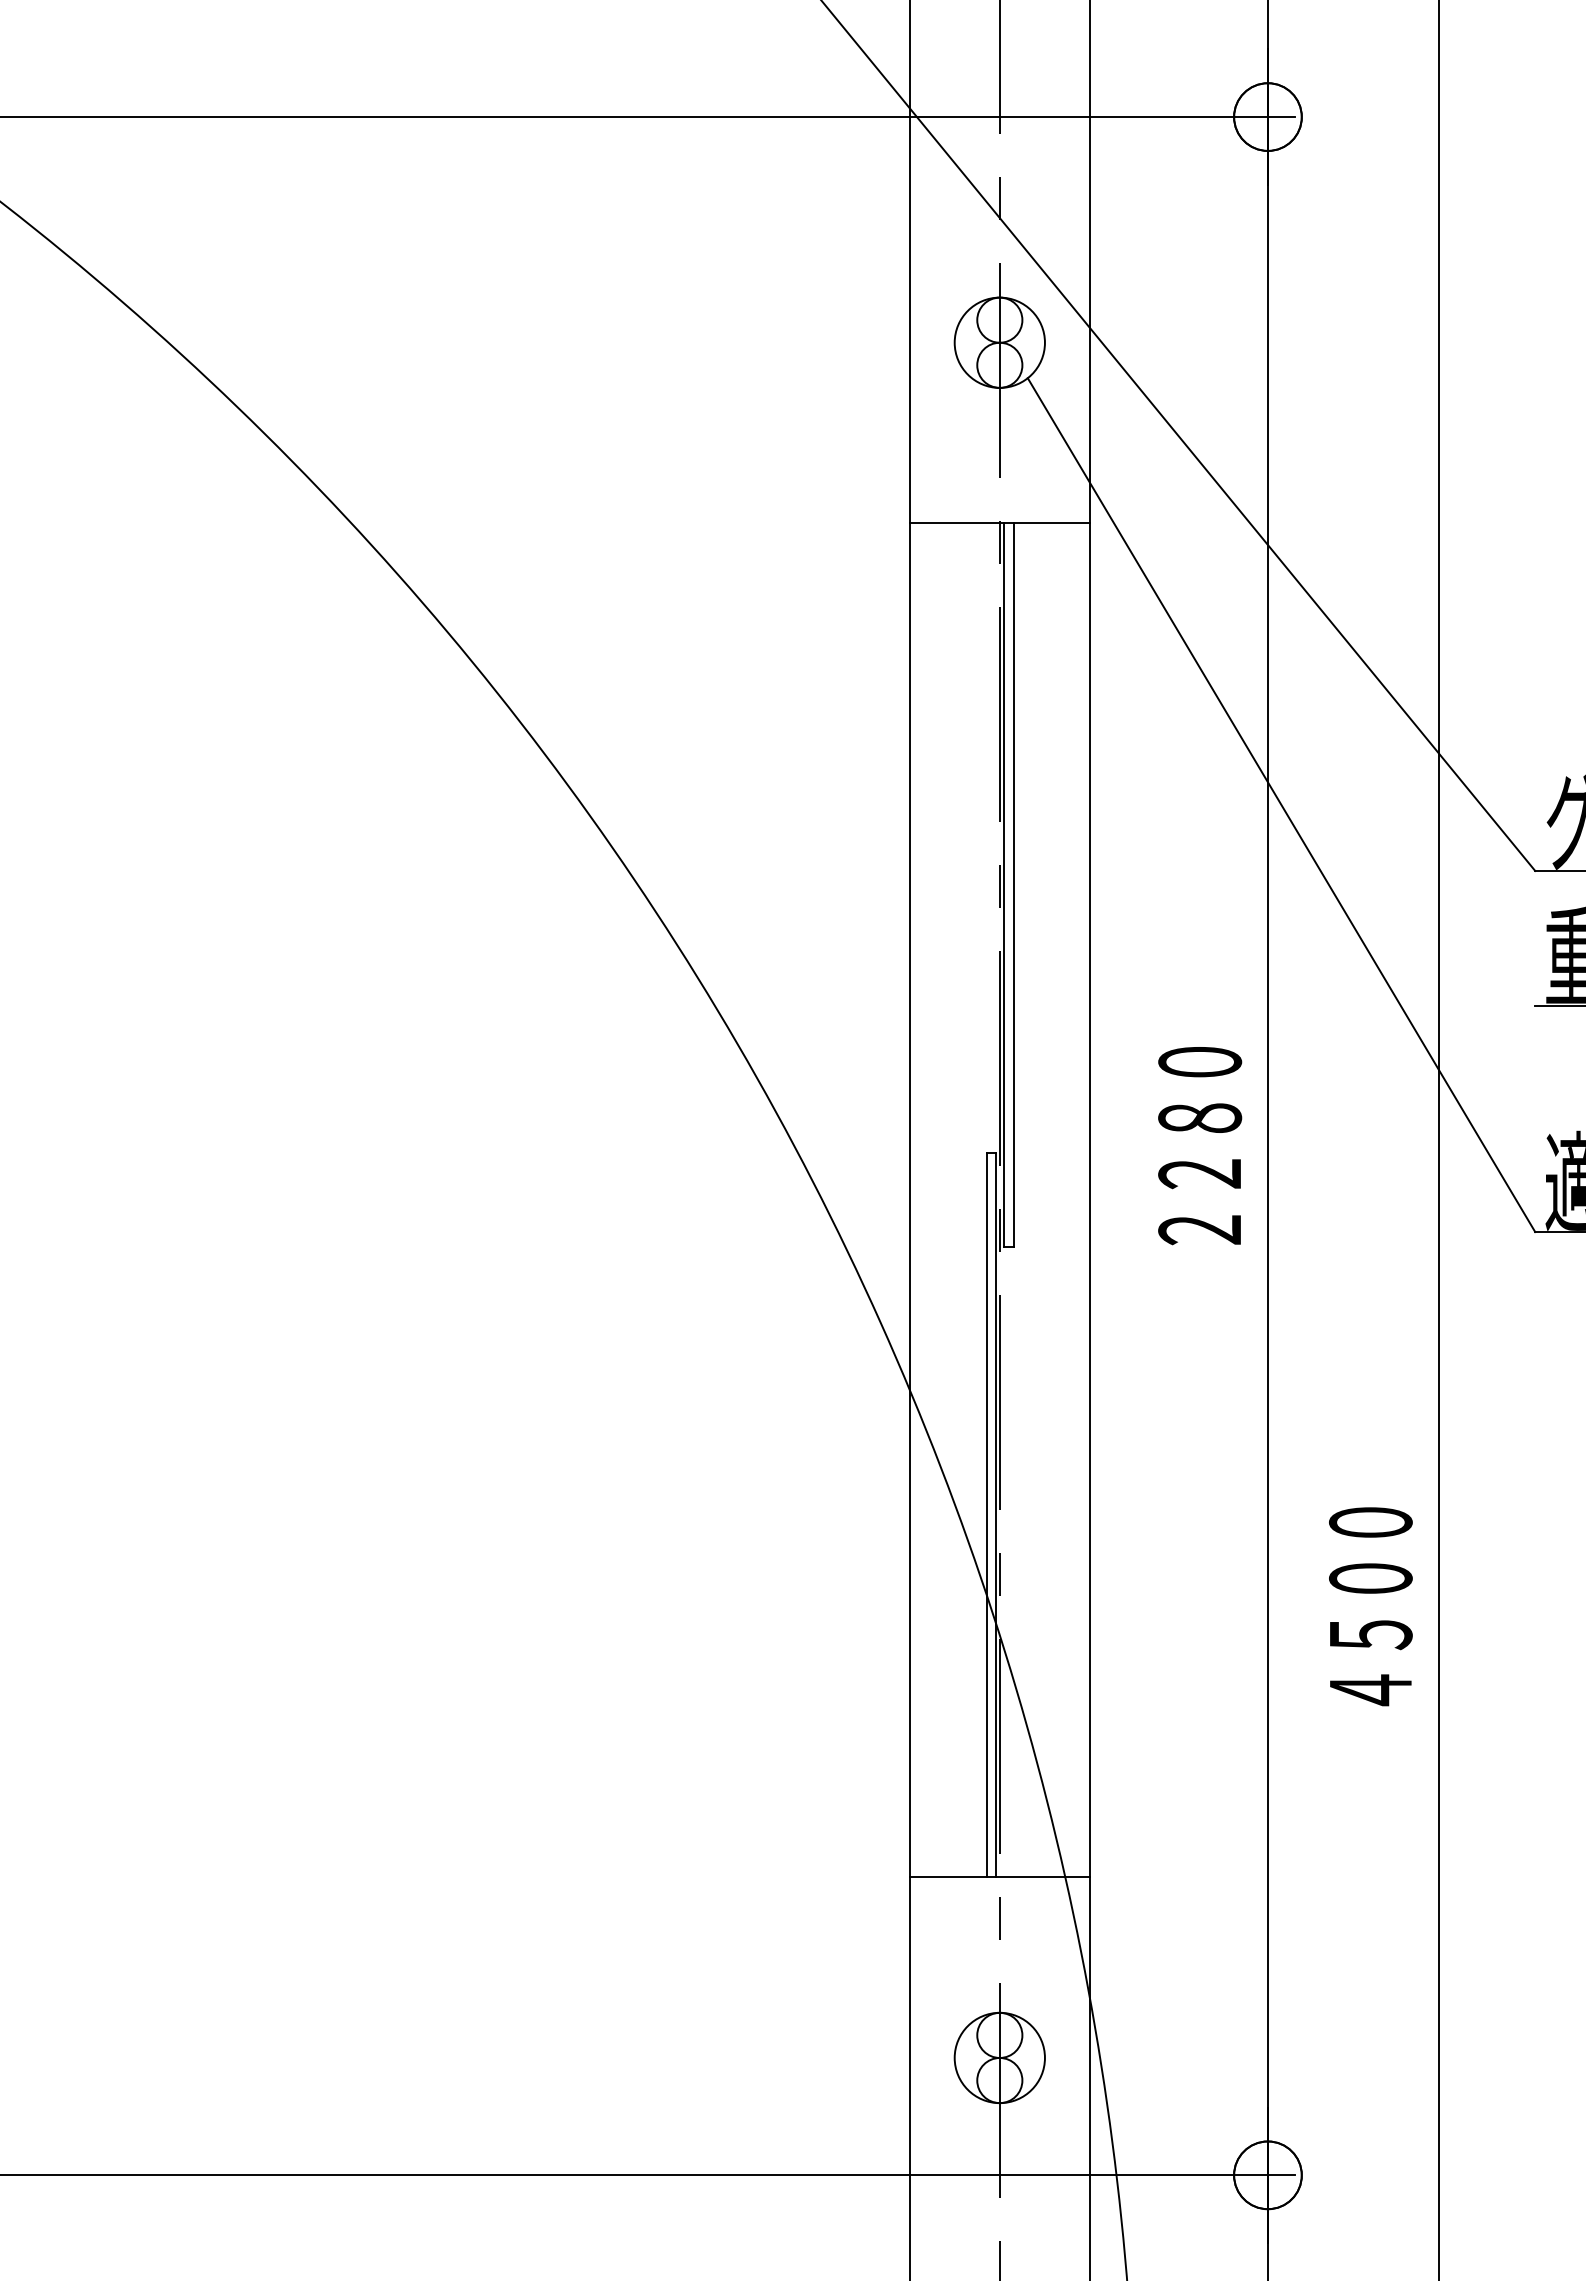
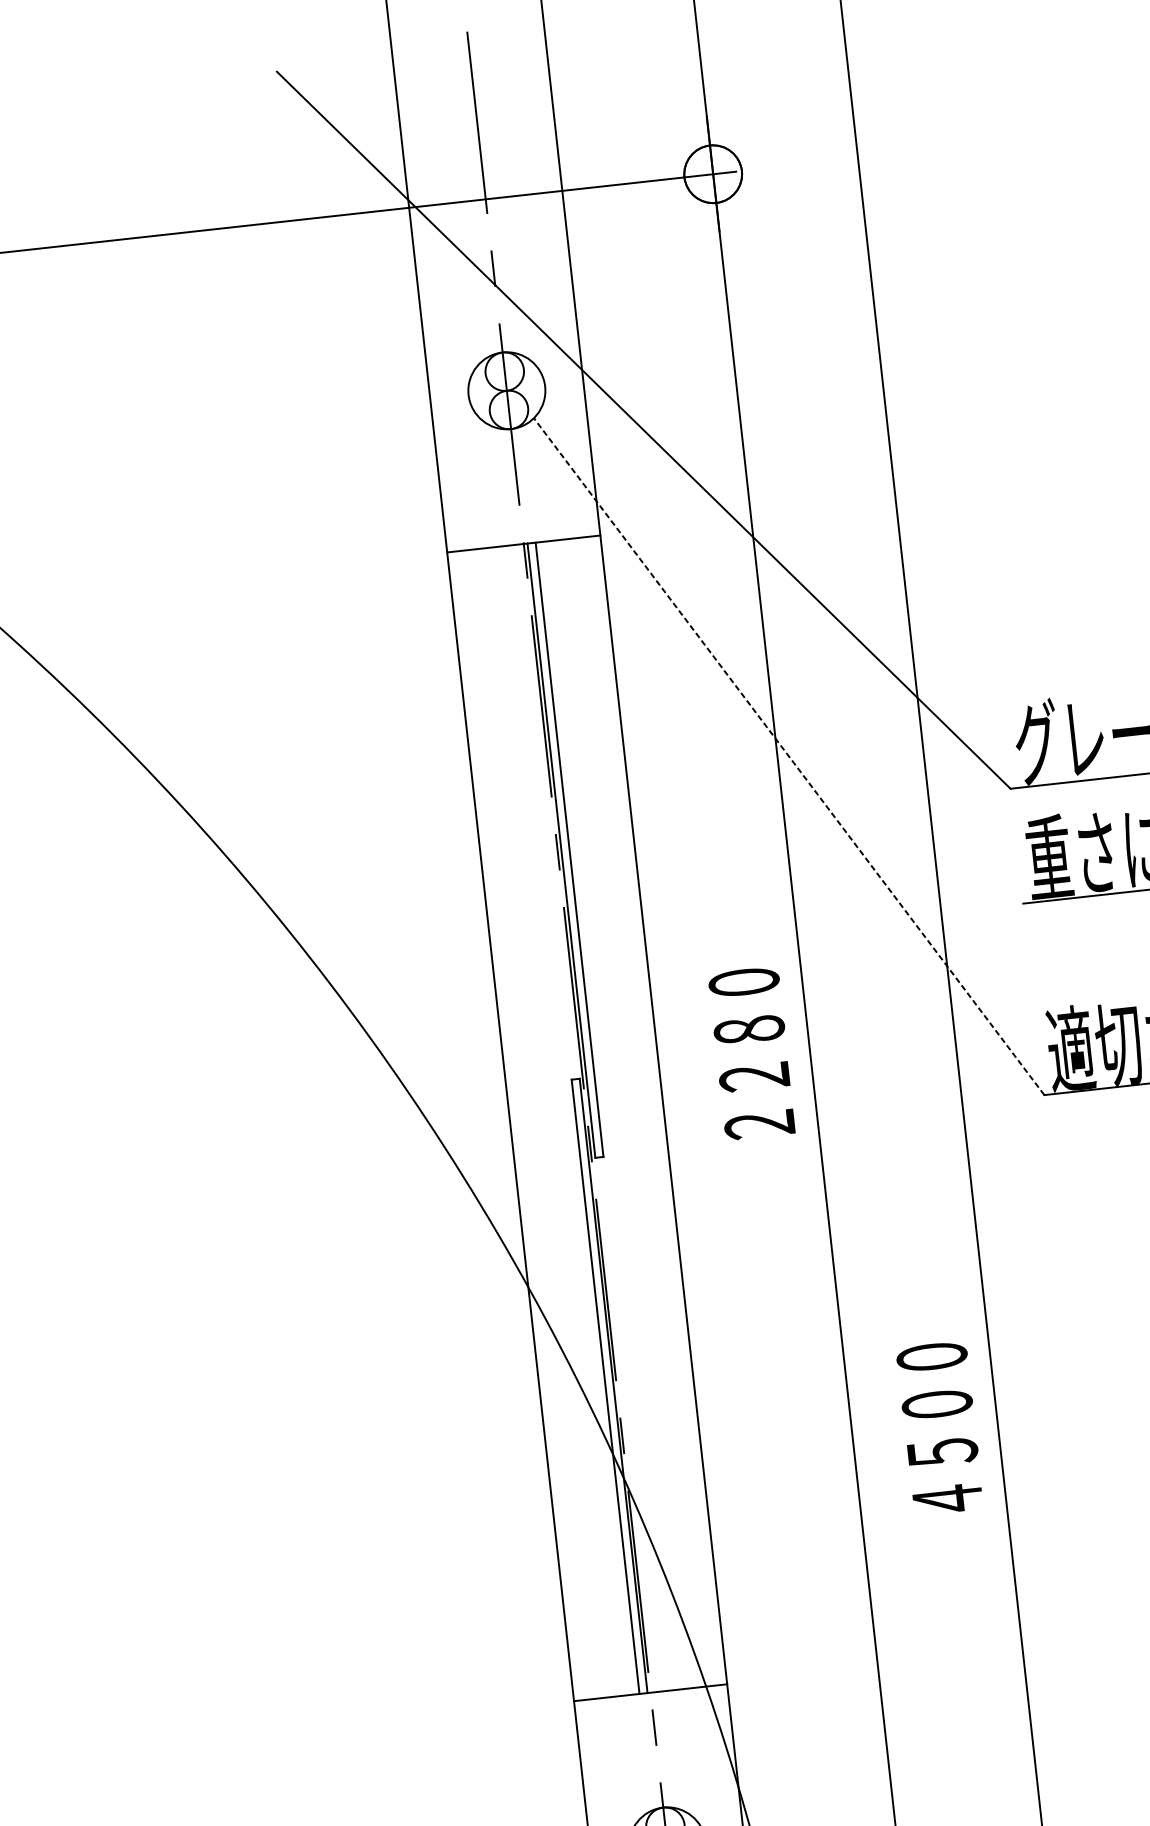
line: (1281, 805) -> (789, 756), solid -> dashed

